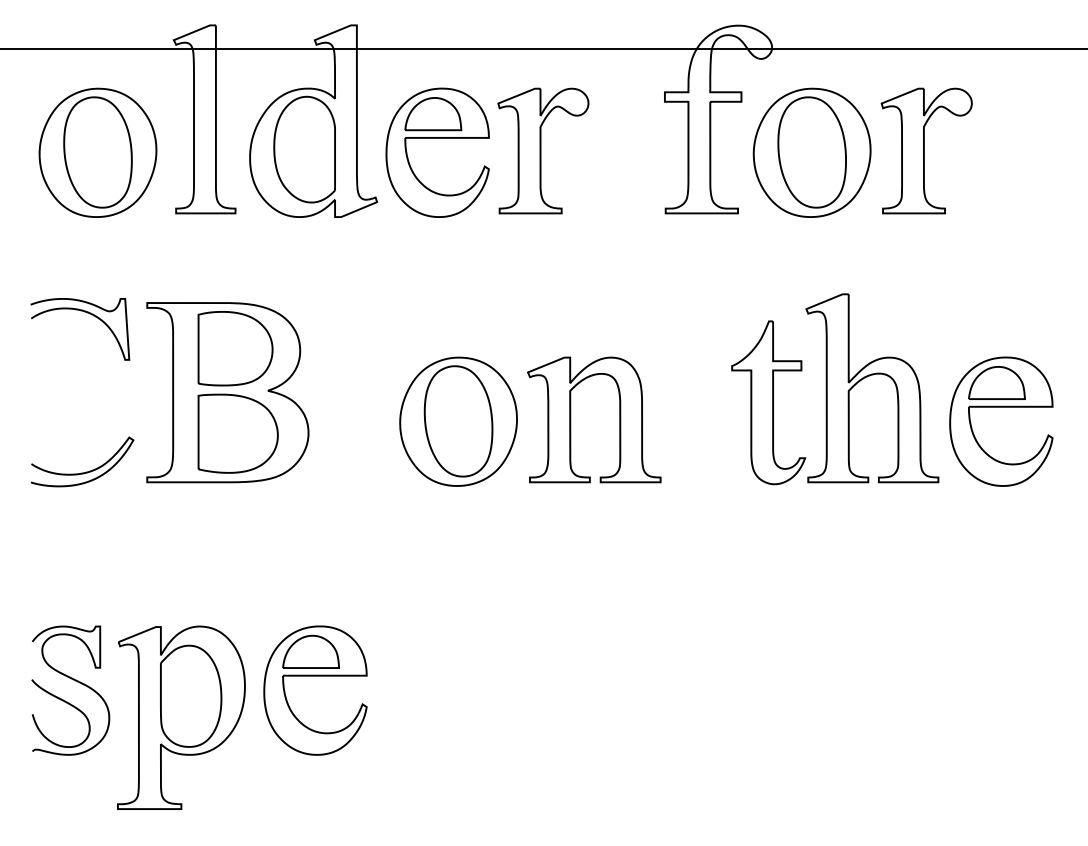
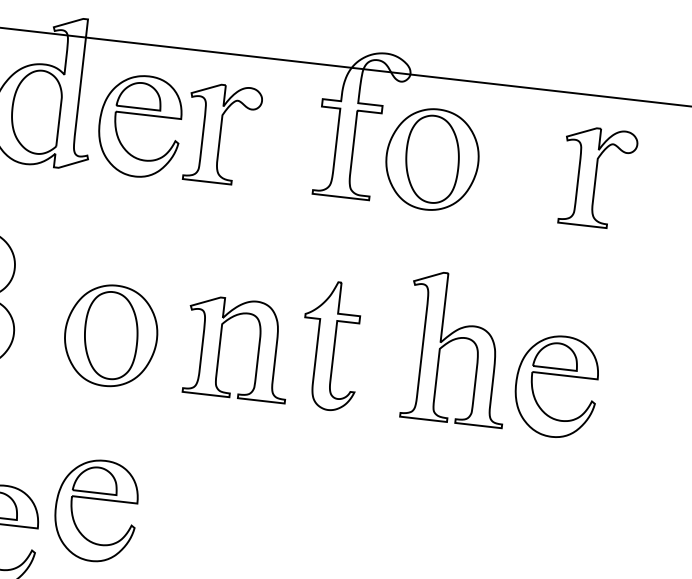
part: (926, 150) -> (597, 177), moved
part: (768, 402) -> (330, 345), moved
part: (458, 421) -> (111, 335), moved
part: (437, 630) -> (97, 499), added

